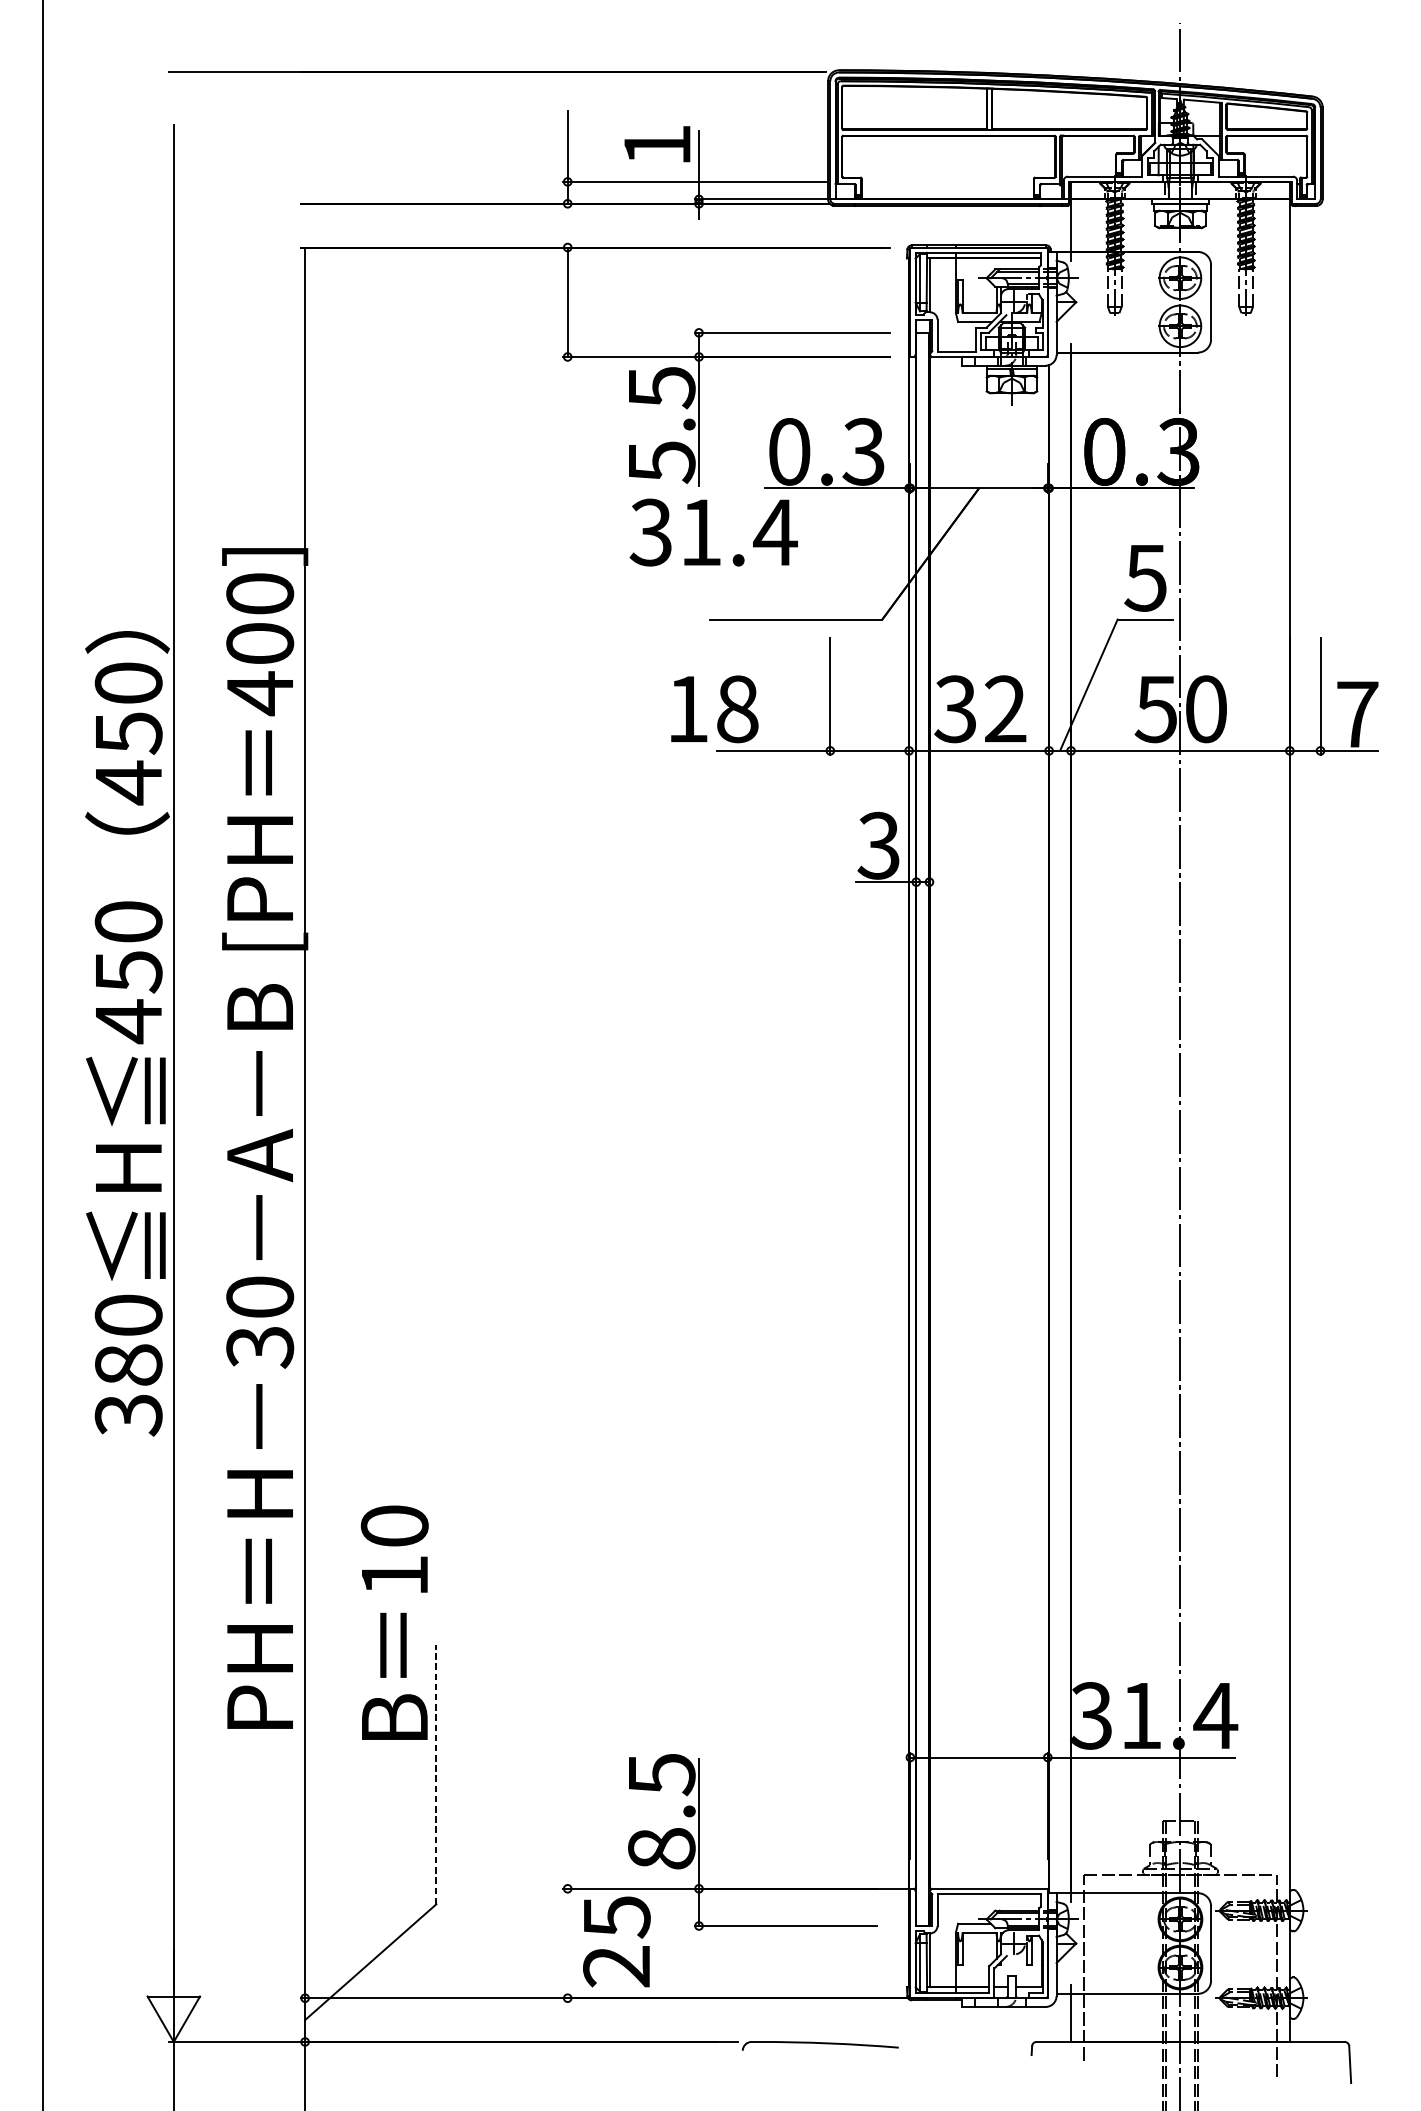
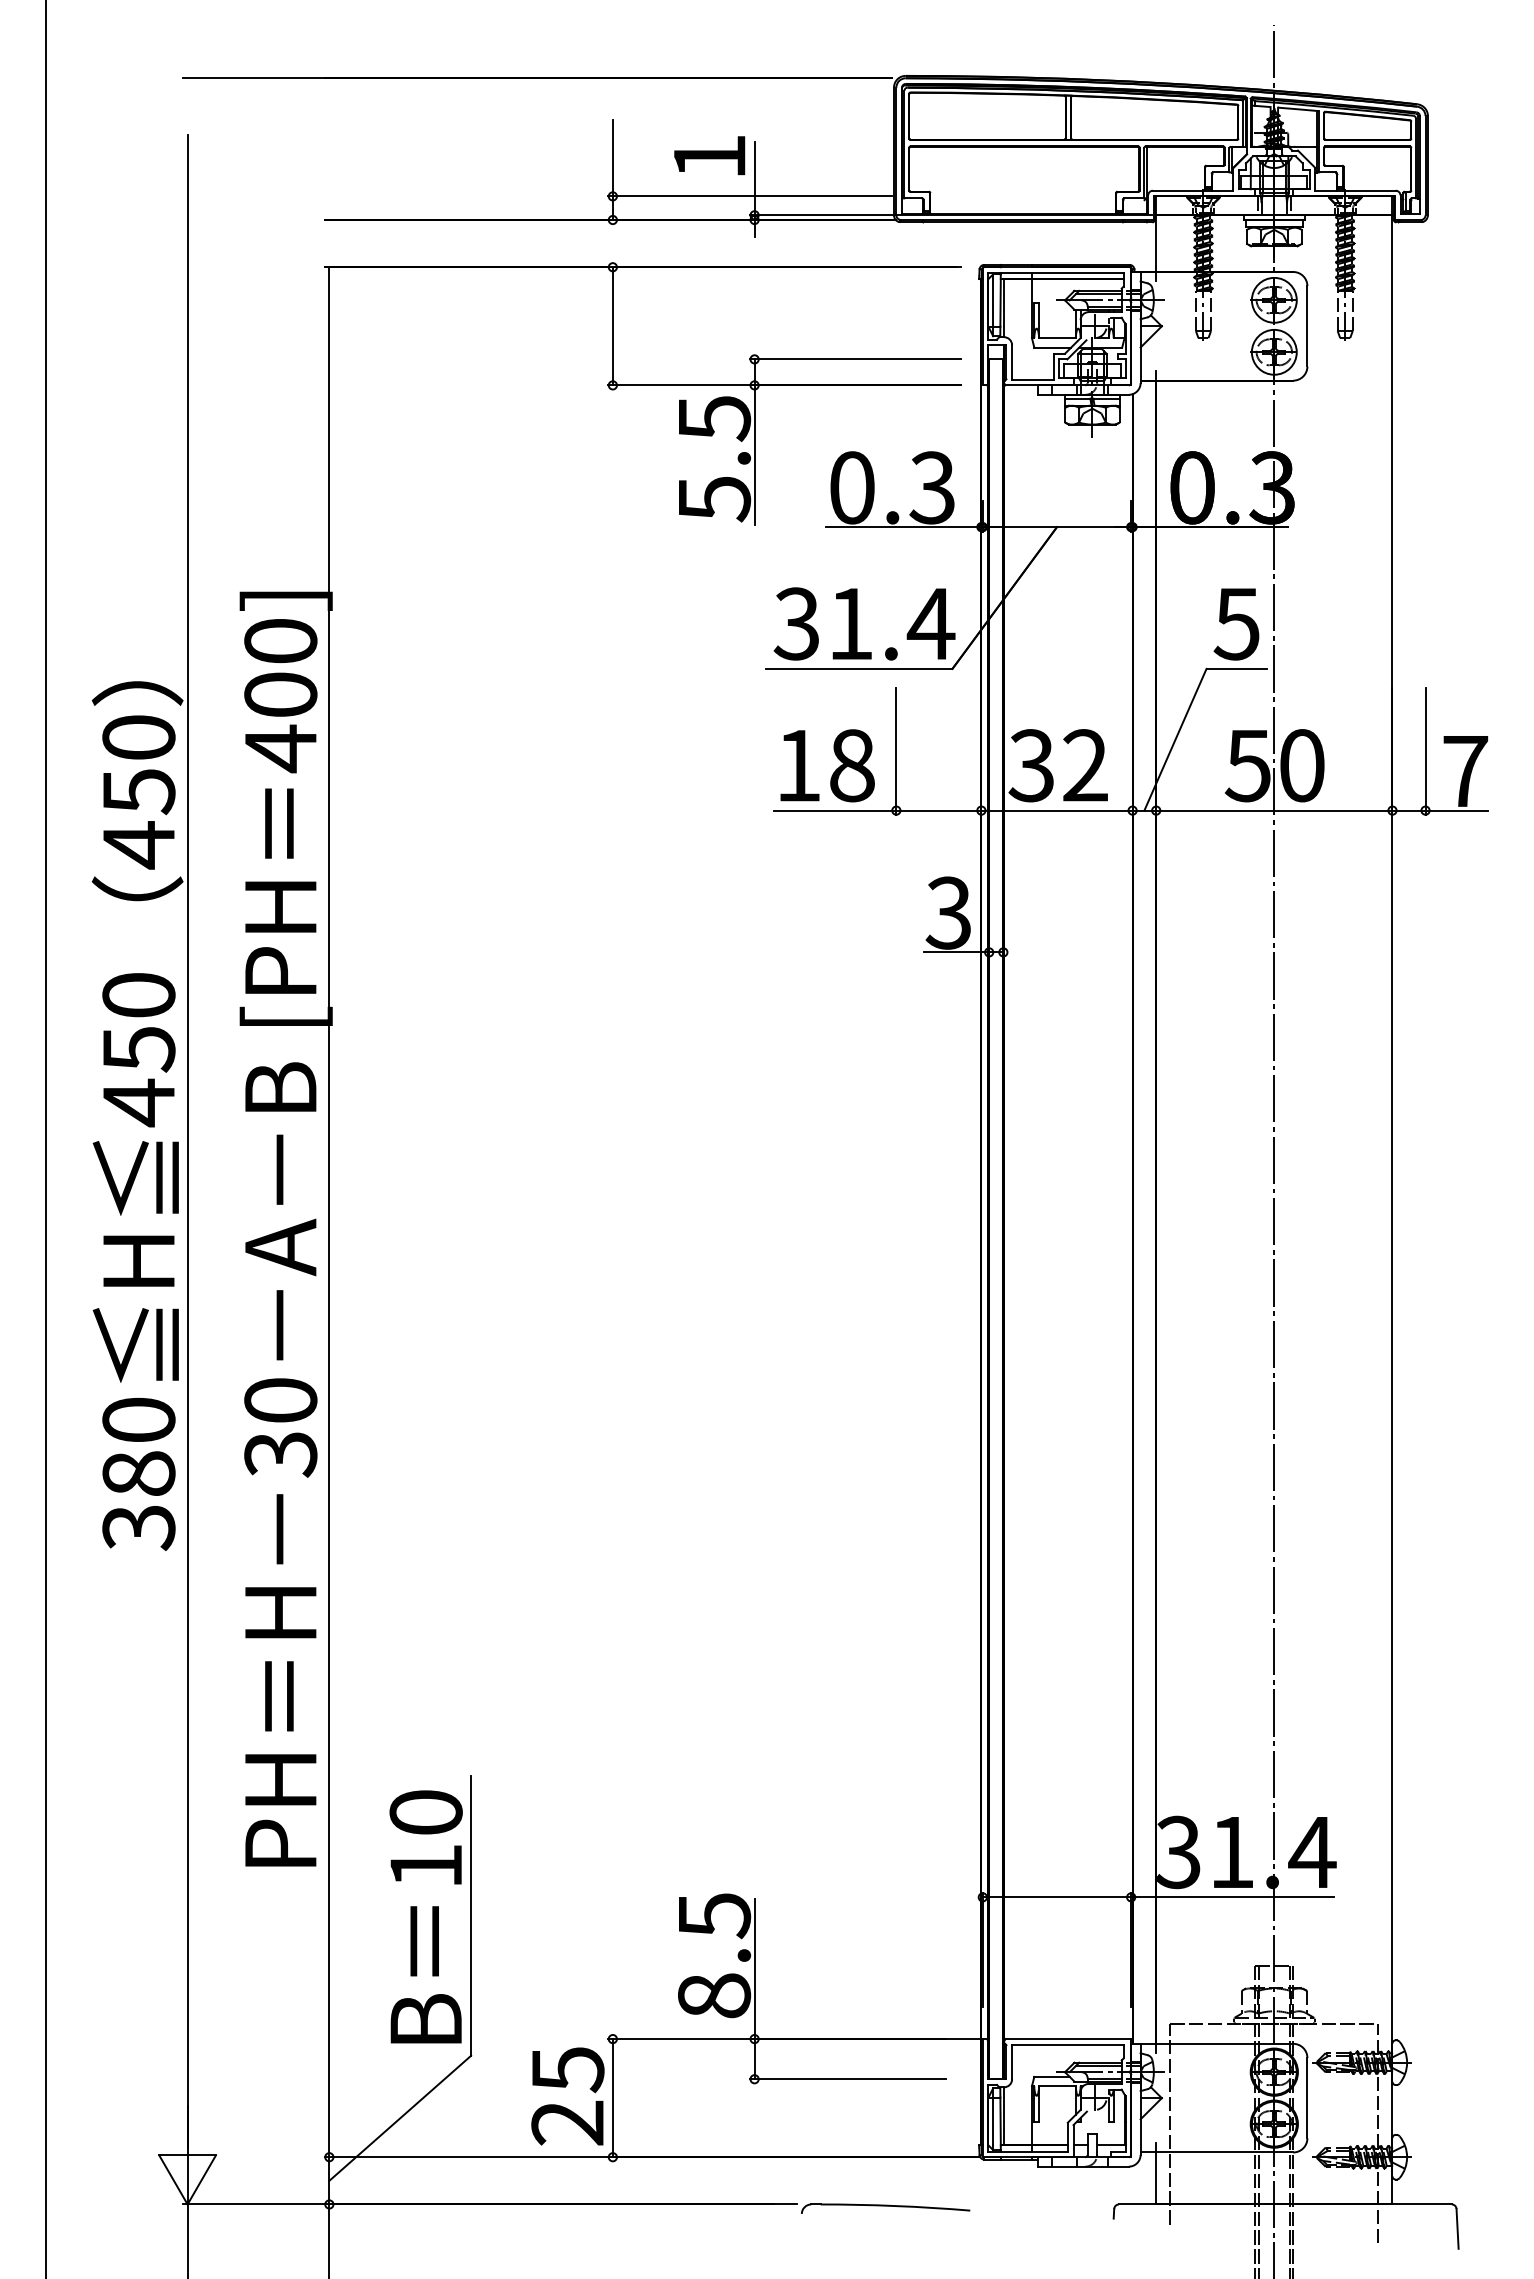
text: (713, 532) -> (864, 623), moved
text: (714, 709) -> (827, 765), moved
text: (394, 1622) -> (425, 1916), moved
line: (436, 1774) -> (471, 1915), dashed -> solid
text: (616, 1941) -> (567, 2096), moved
line: (567, 1943) -> (612, 2098), added

